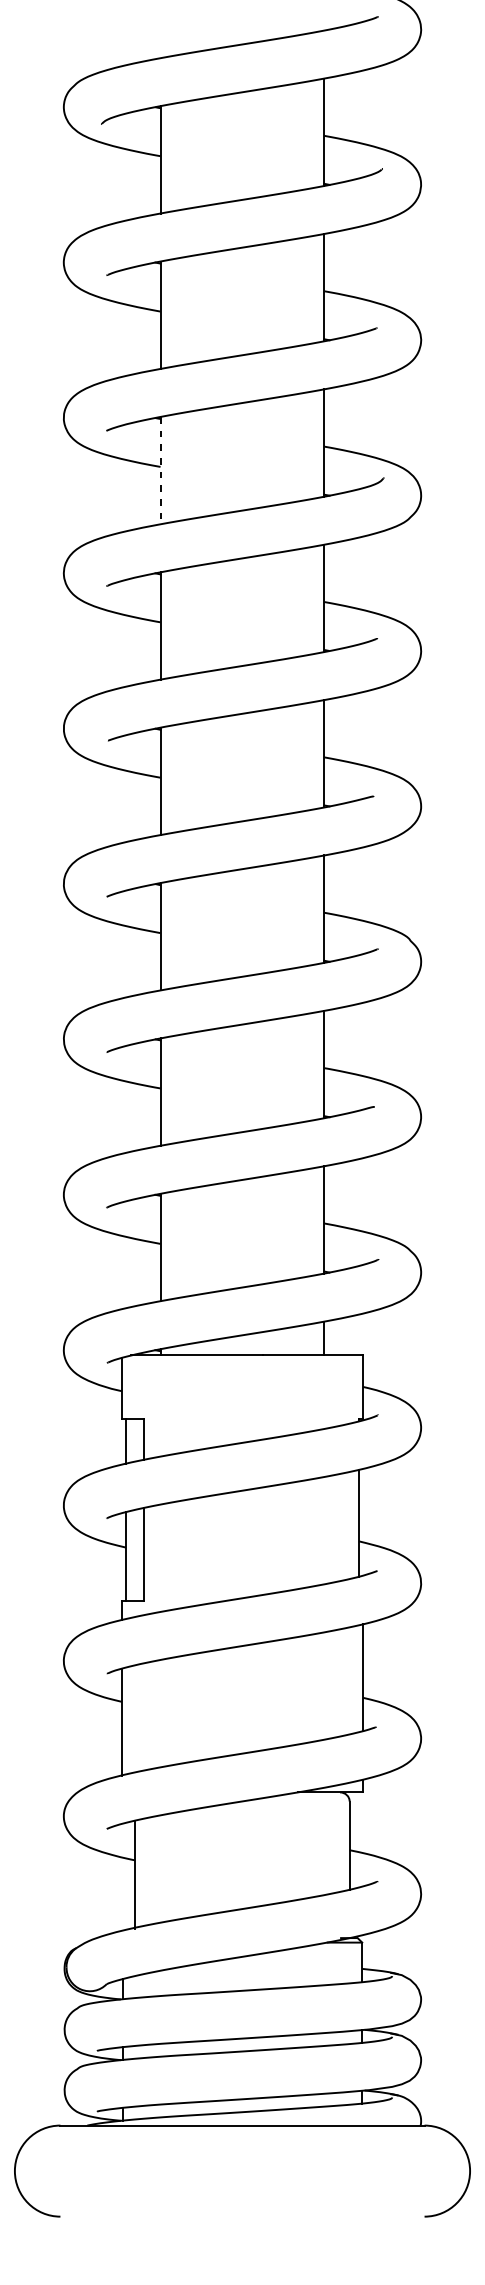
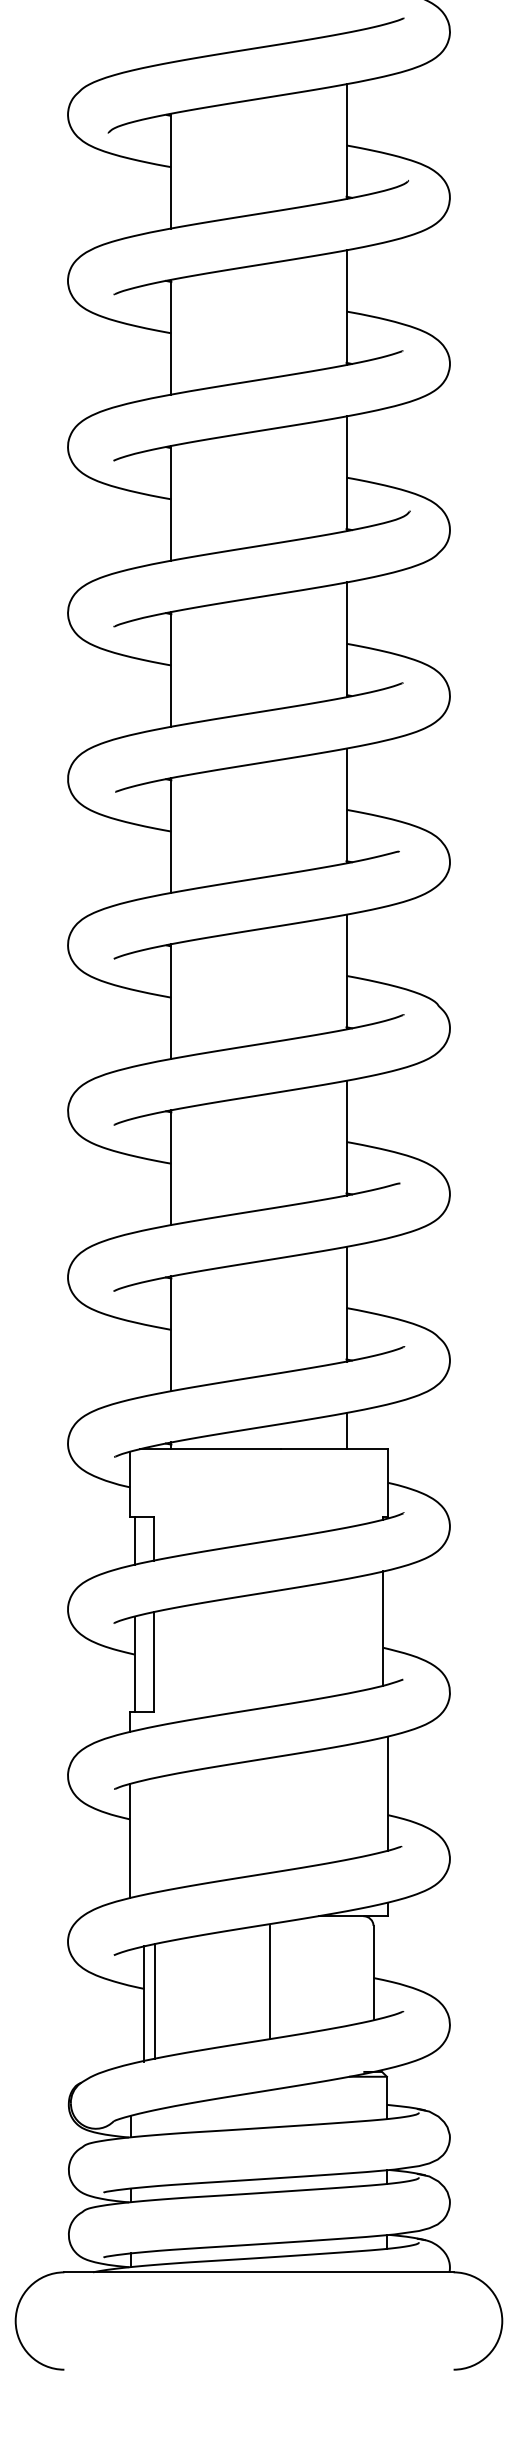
line: (160, 470) -> (171, 503), dashed -> solid
line: (252, 1854) -> (269, 1982), added
line: (145, 1871) -> (155, 2000), added

